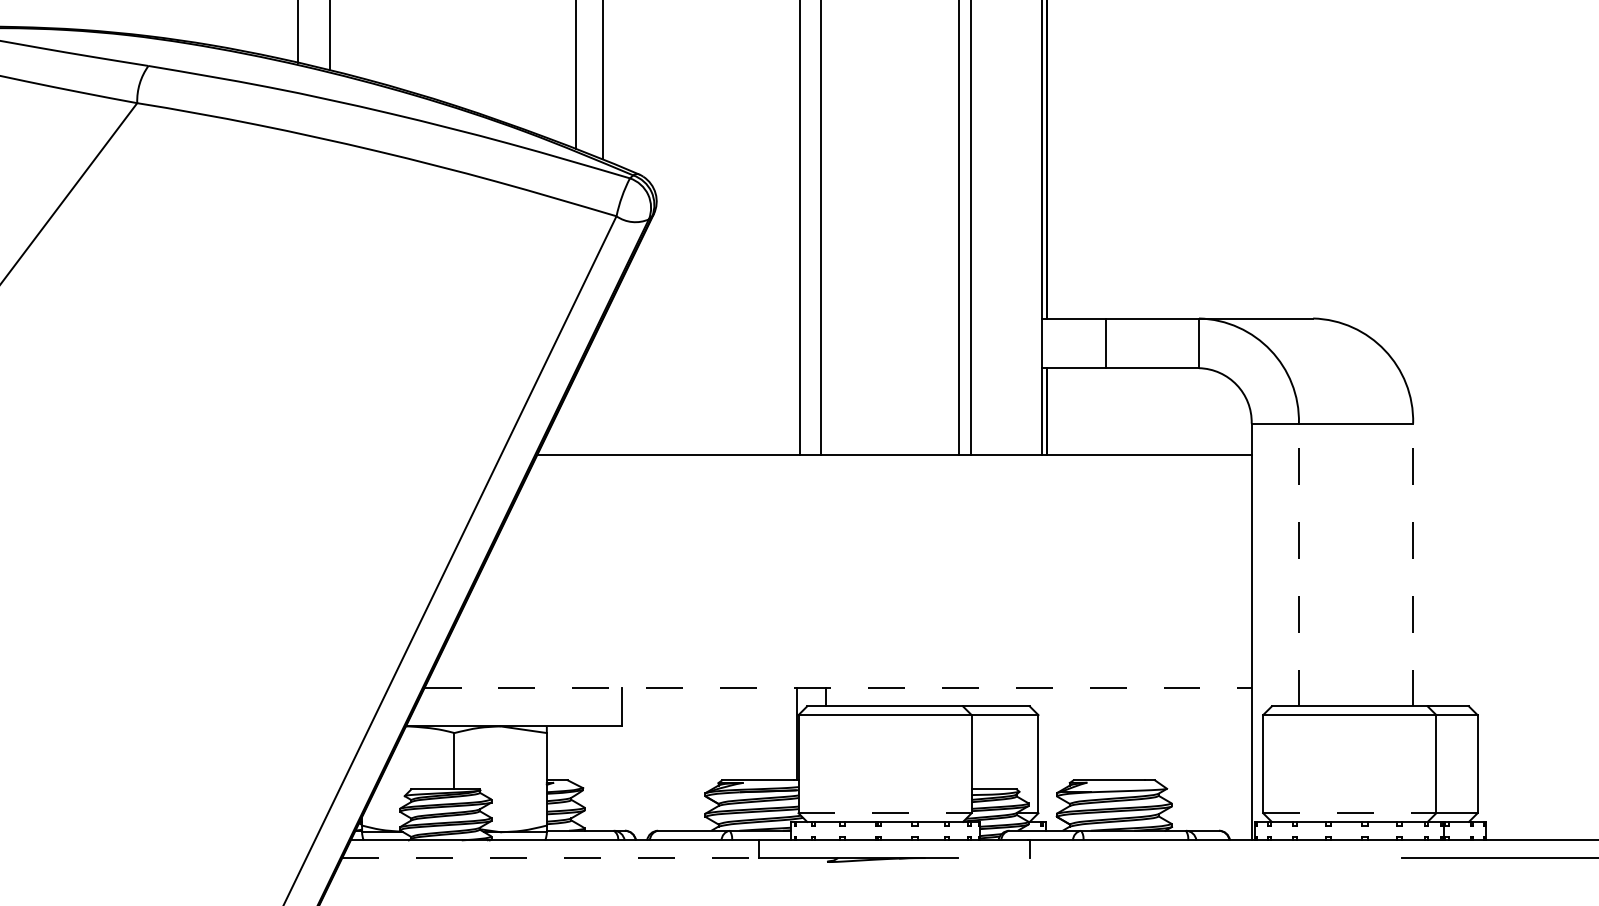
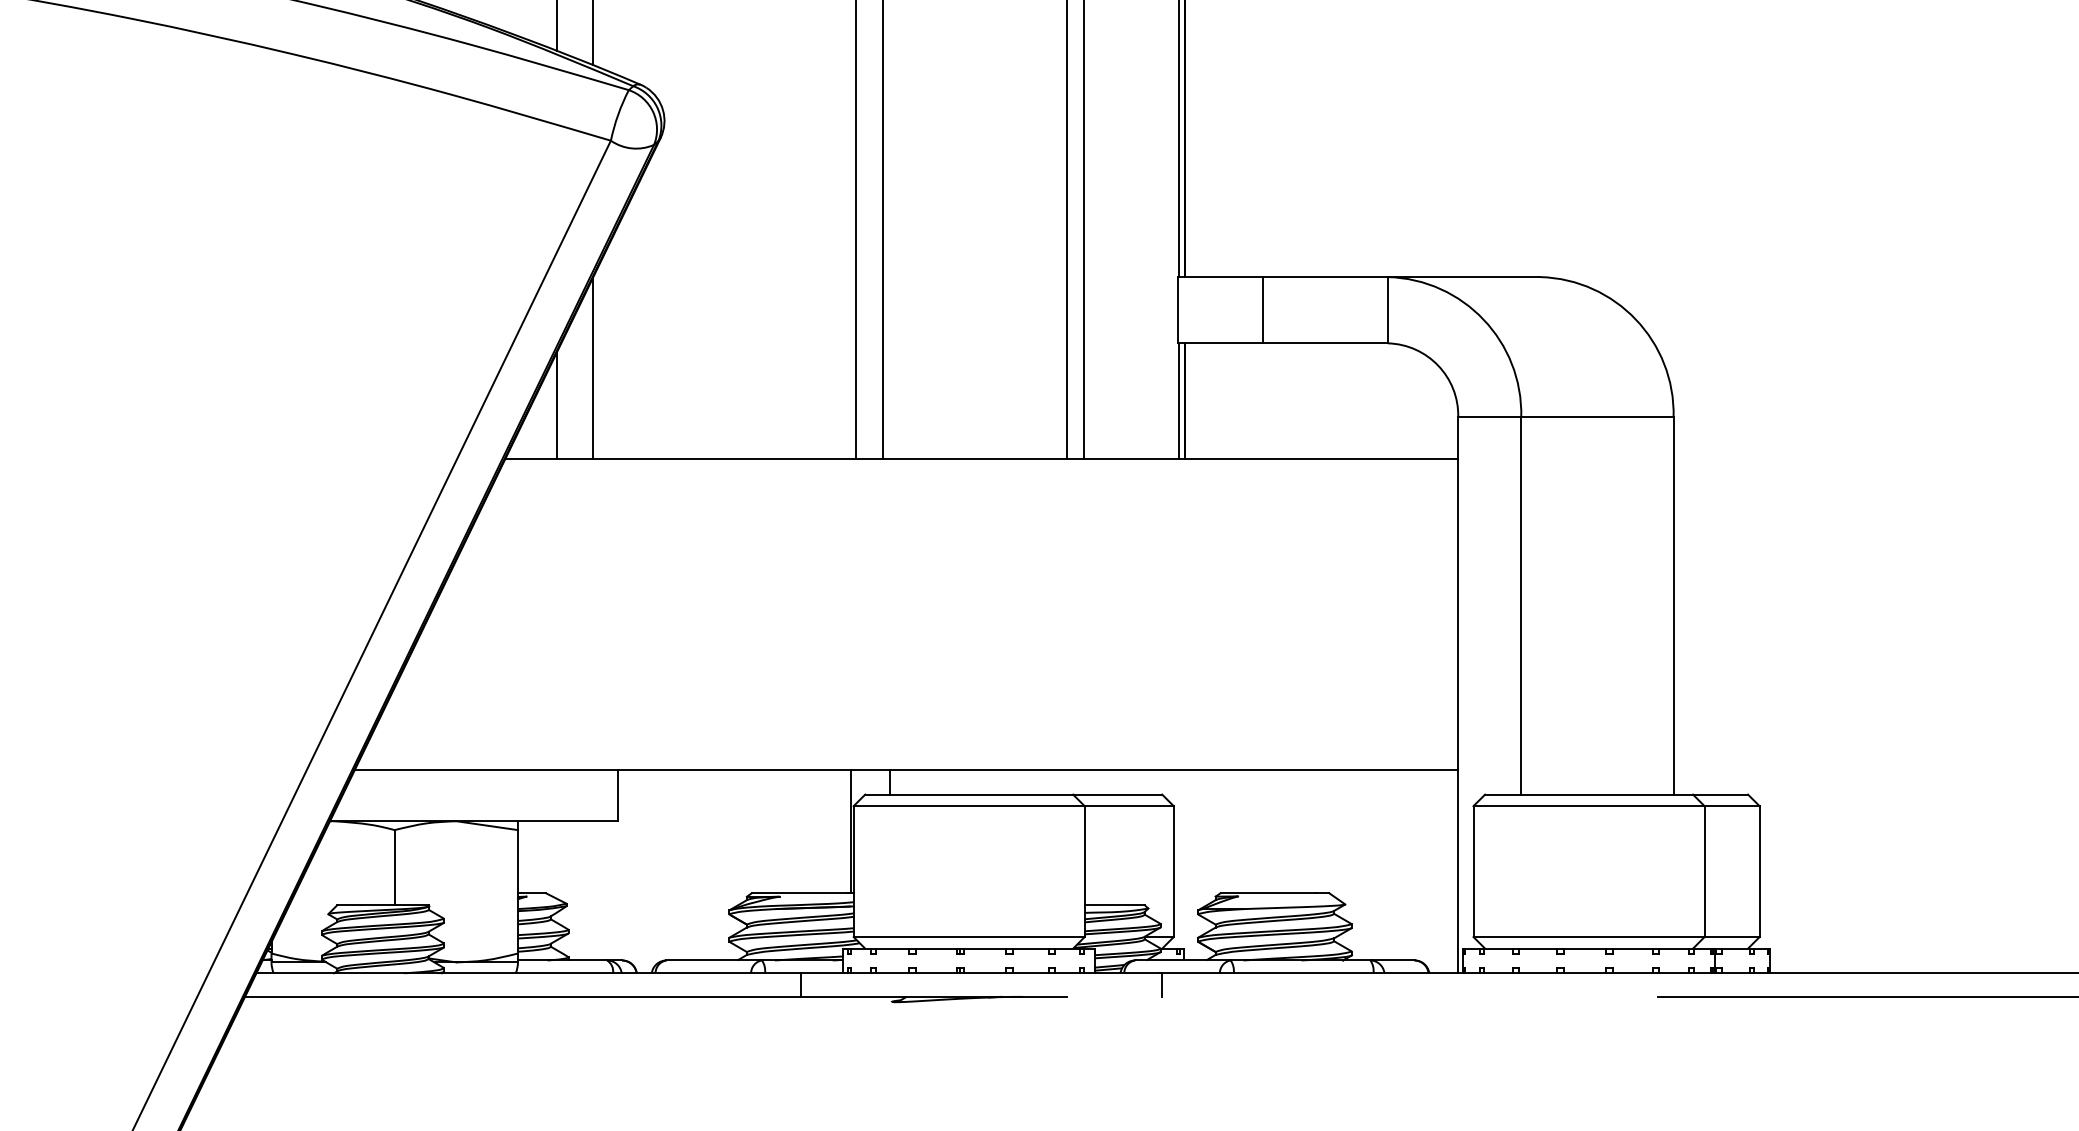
line: (602, 387) -> (592, 369), added
line: (576, 414) -> (557, 405), added
line: (1298, 564) -> (1520, 605), dashed -> solid
line: (1413, 564) -> (1674, 605), dashed -> solid
line: (838, 687) -> (907, 769), dashed -> solid
line: (885, 813) -> (969, 937), dashed -> solid
line: (1349, 813) -> (1588, 937), dashed -> solid
line: (551, 858) -> (524, 997), dashed -> solid

